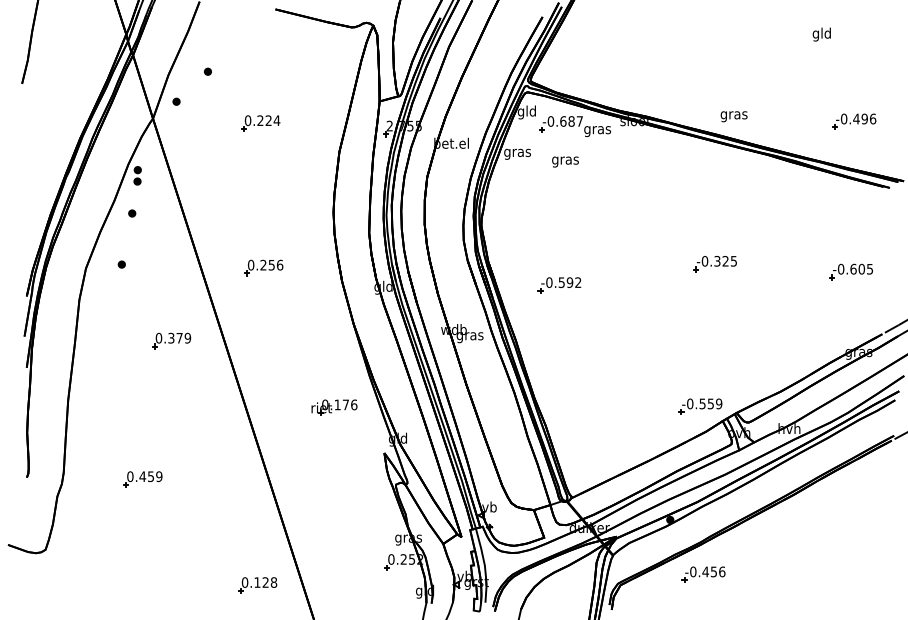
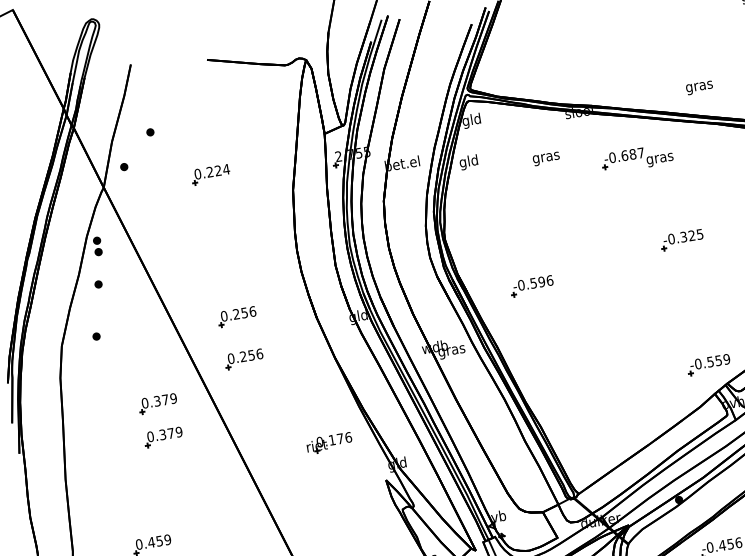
text: (733, 116) -> (698, 87), moved
part: (574, 126) -> (636, 158), moved
text: (517, 152) -> (468, 162), gras -> gld
text: (565, 161) -> (546, 158), moved
text: (578, 282) -> (550, 280), -0.592 -> -0.596
part: (263, 310) -> (243, 358), added
part: (171, 374) -> (163, 437), added
part: (700, 406) -> (708, 364), moved

